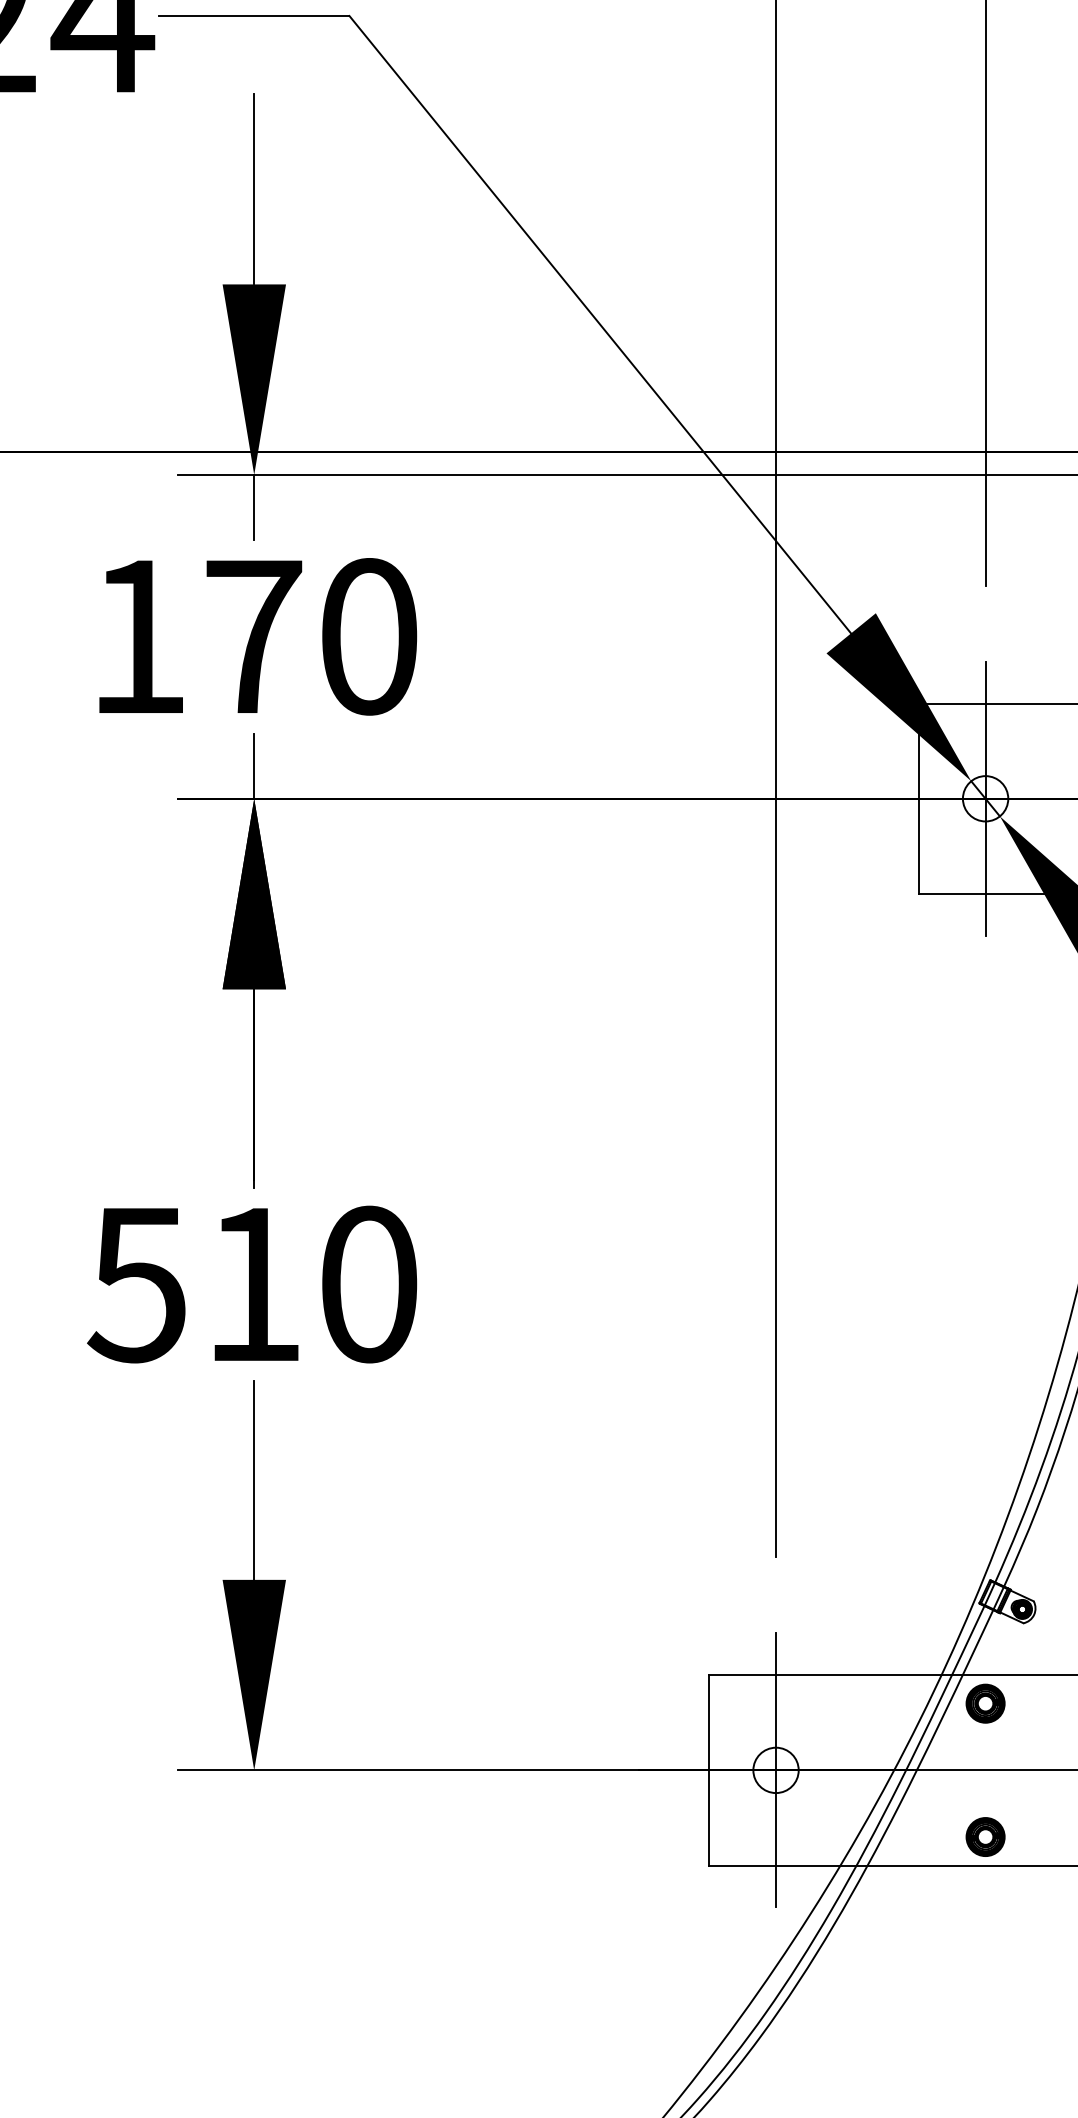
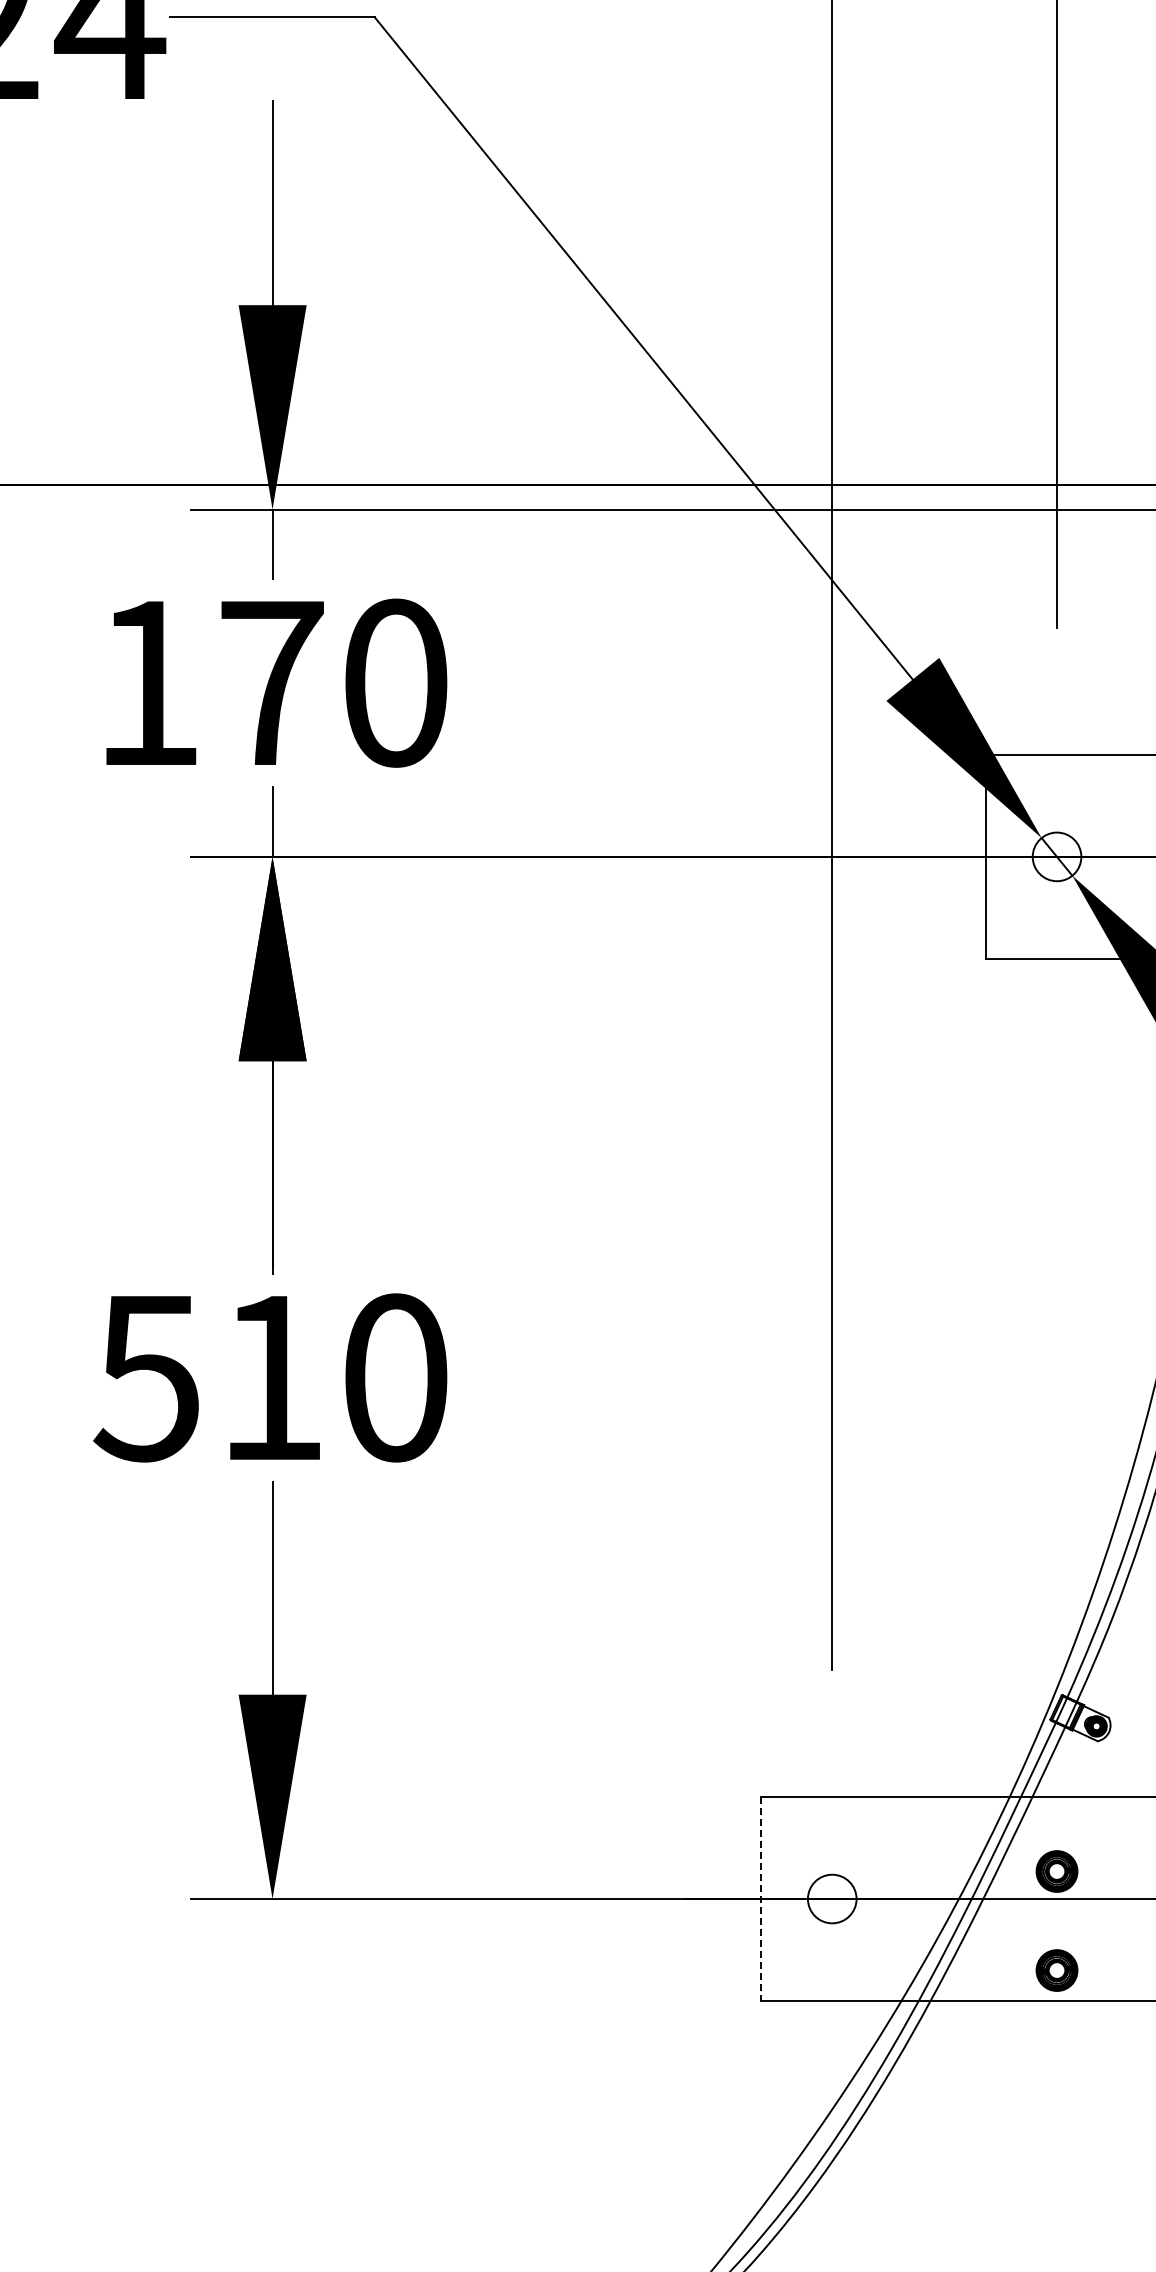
line: (986, 798) -> (1057, 856), removed
part: (985, 1703) -> (1056, 1871), moved
line: (776, 1769) -> (832, 1898), removed
line: (709, 1770) -> (760, 1899), solid -> dashed

